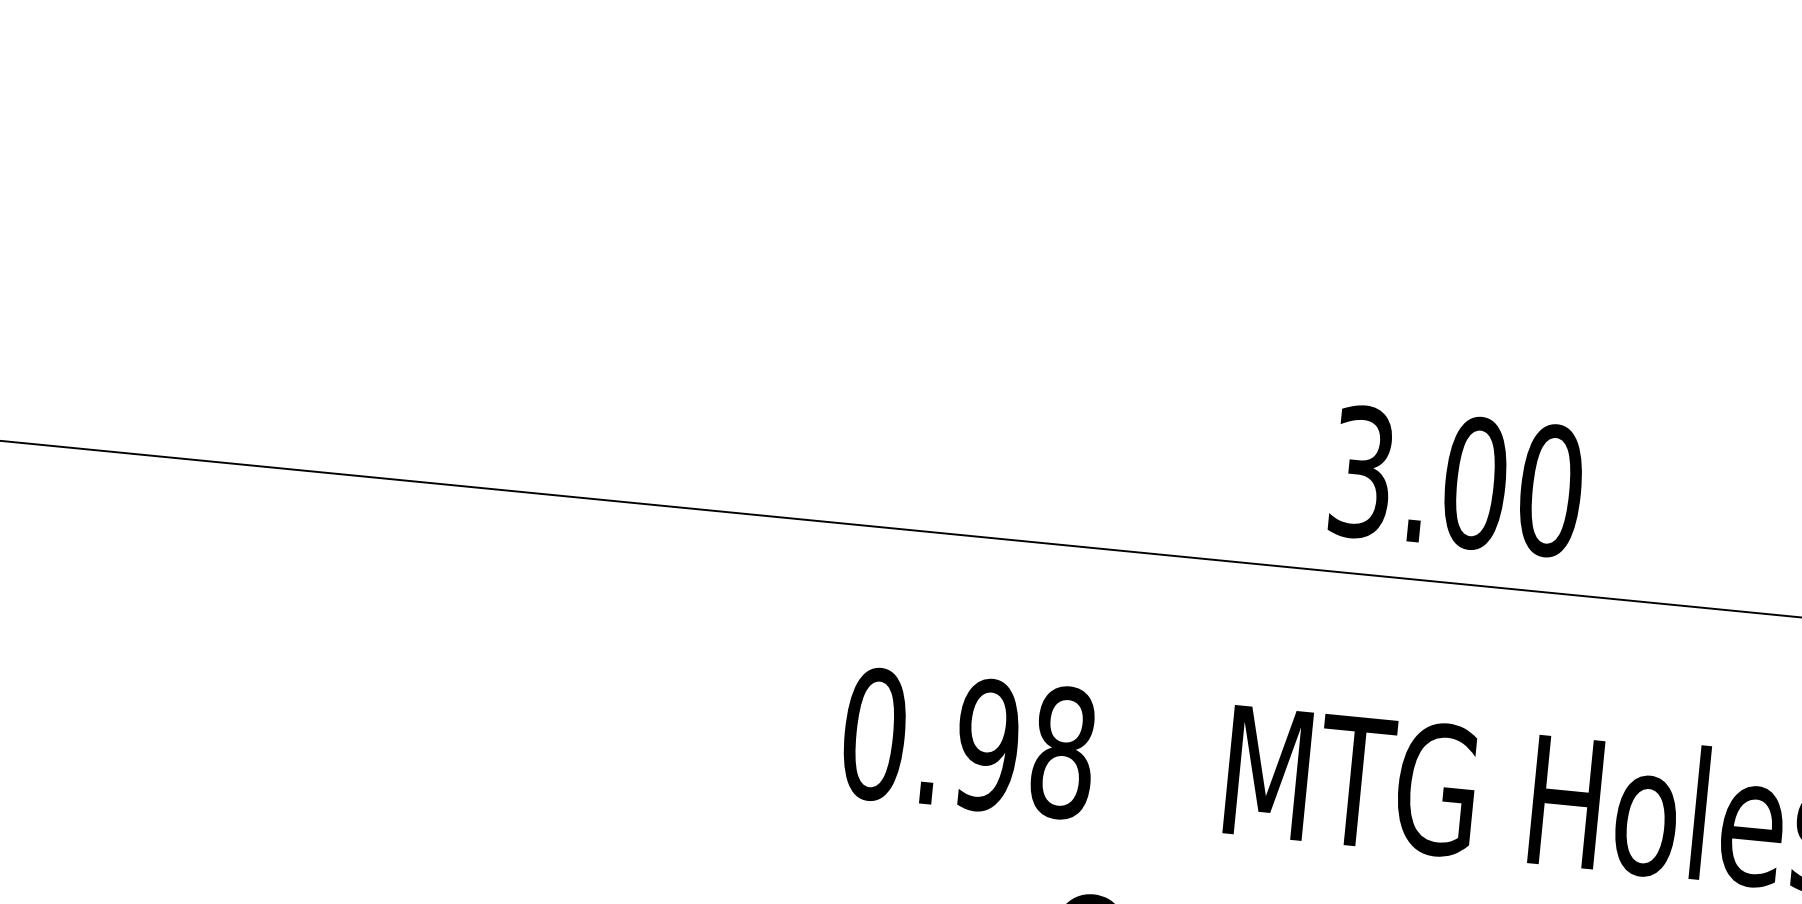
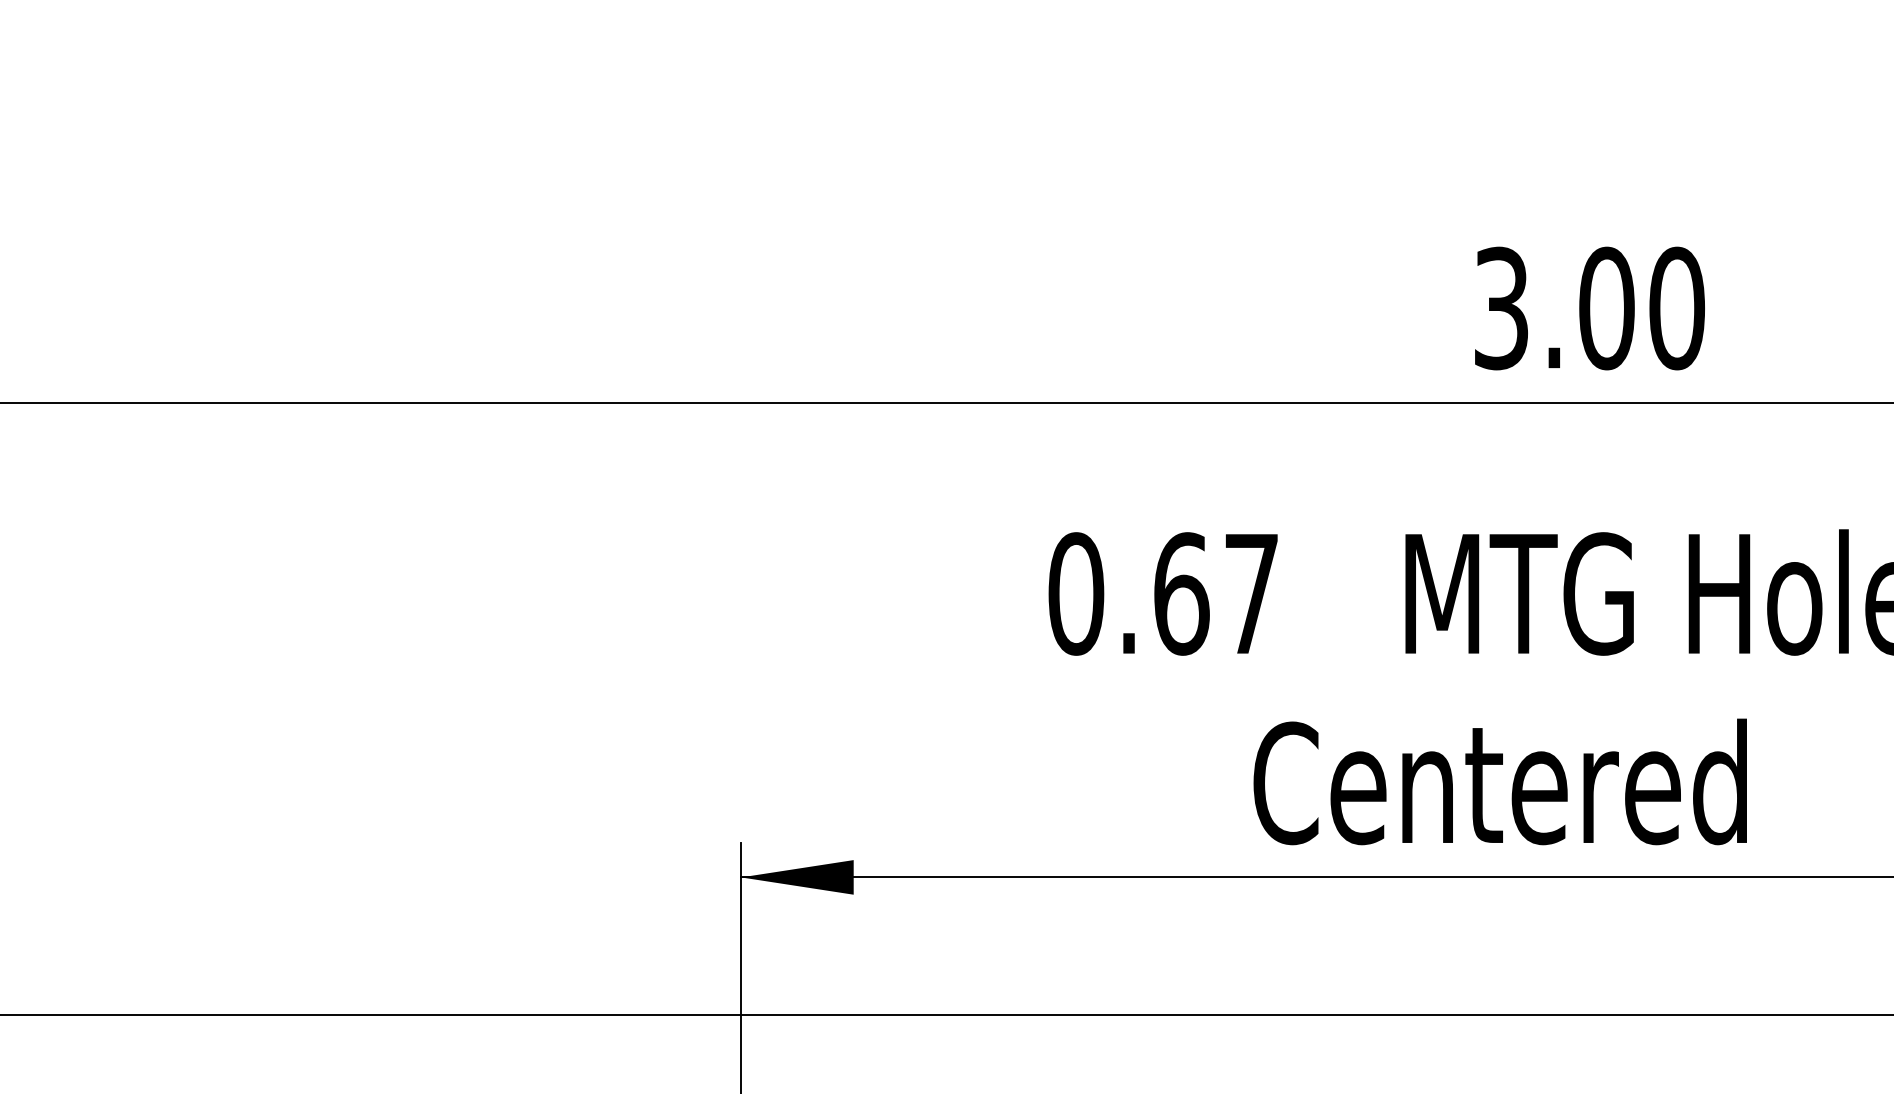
text: (1025, 748) -> (1216, 593), 0.98 -> 0.67

